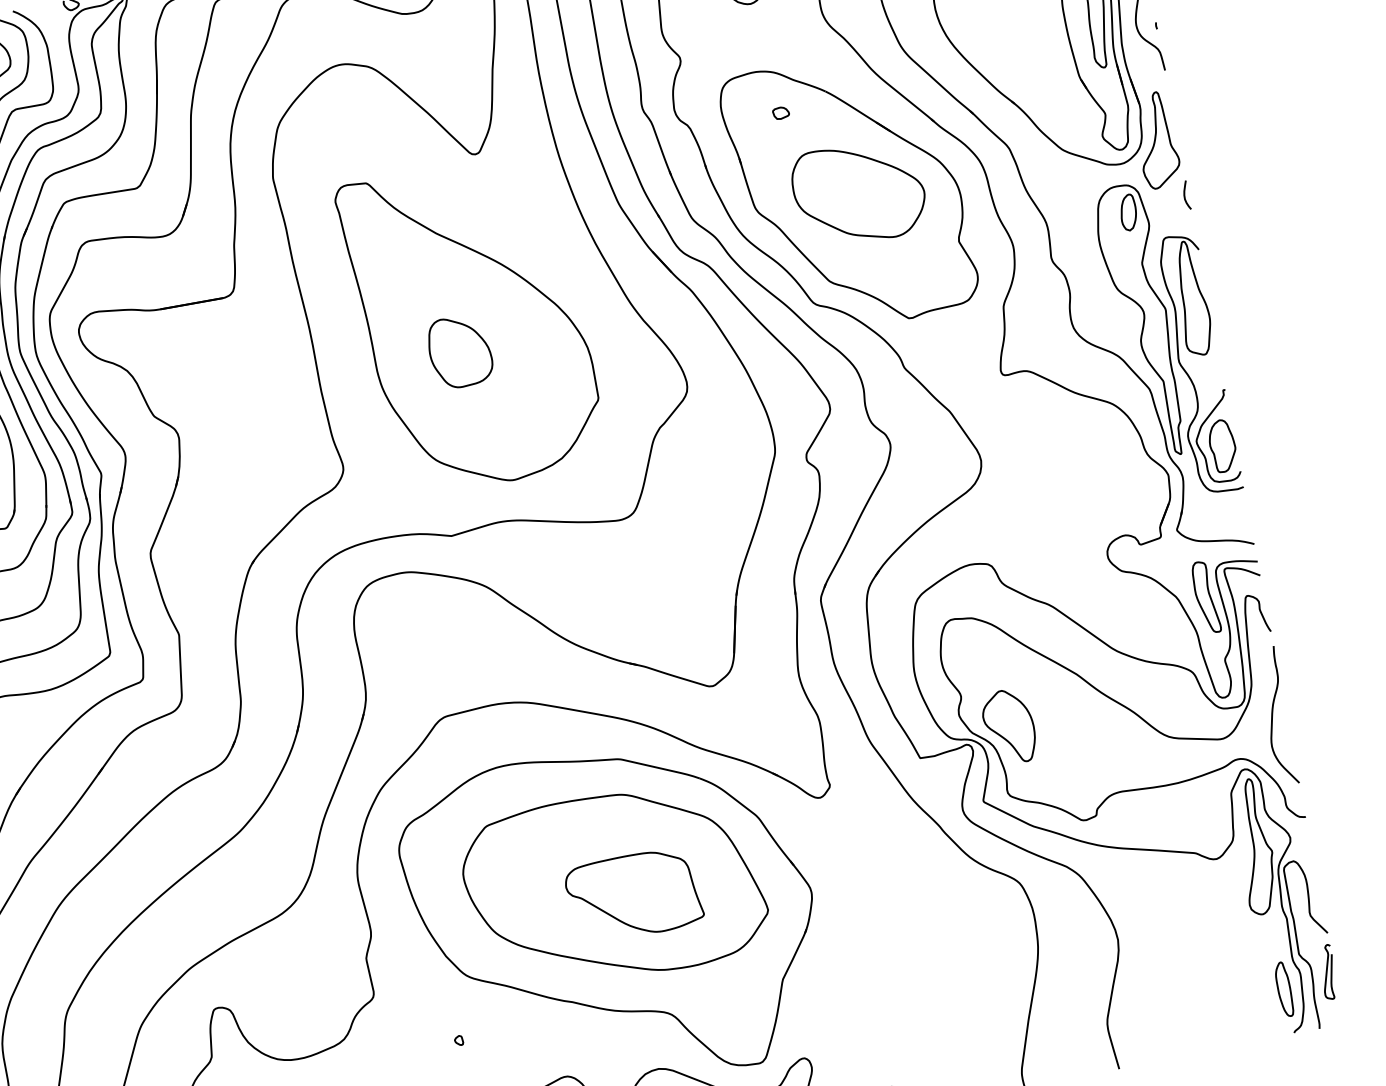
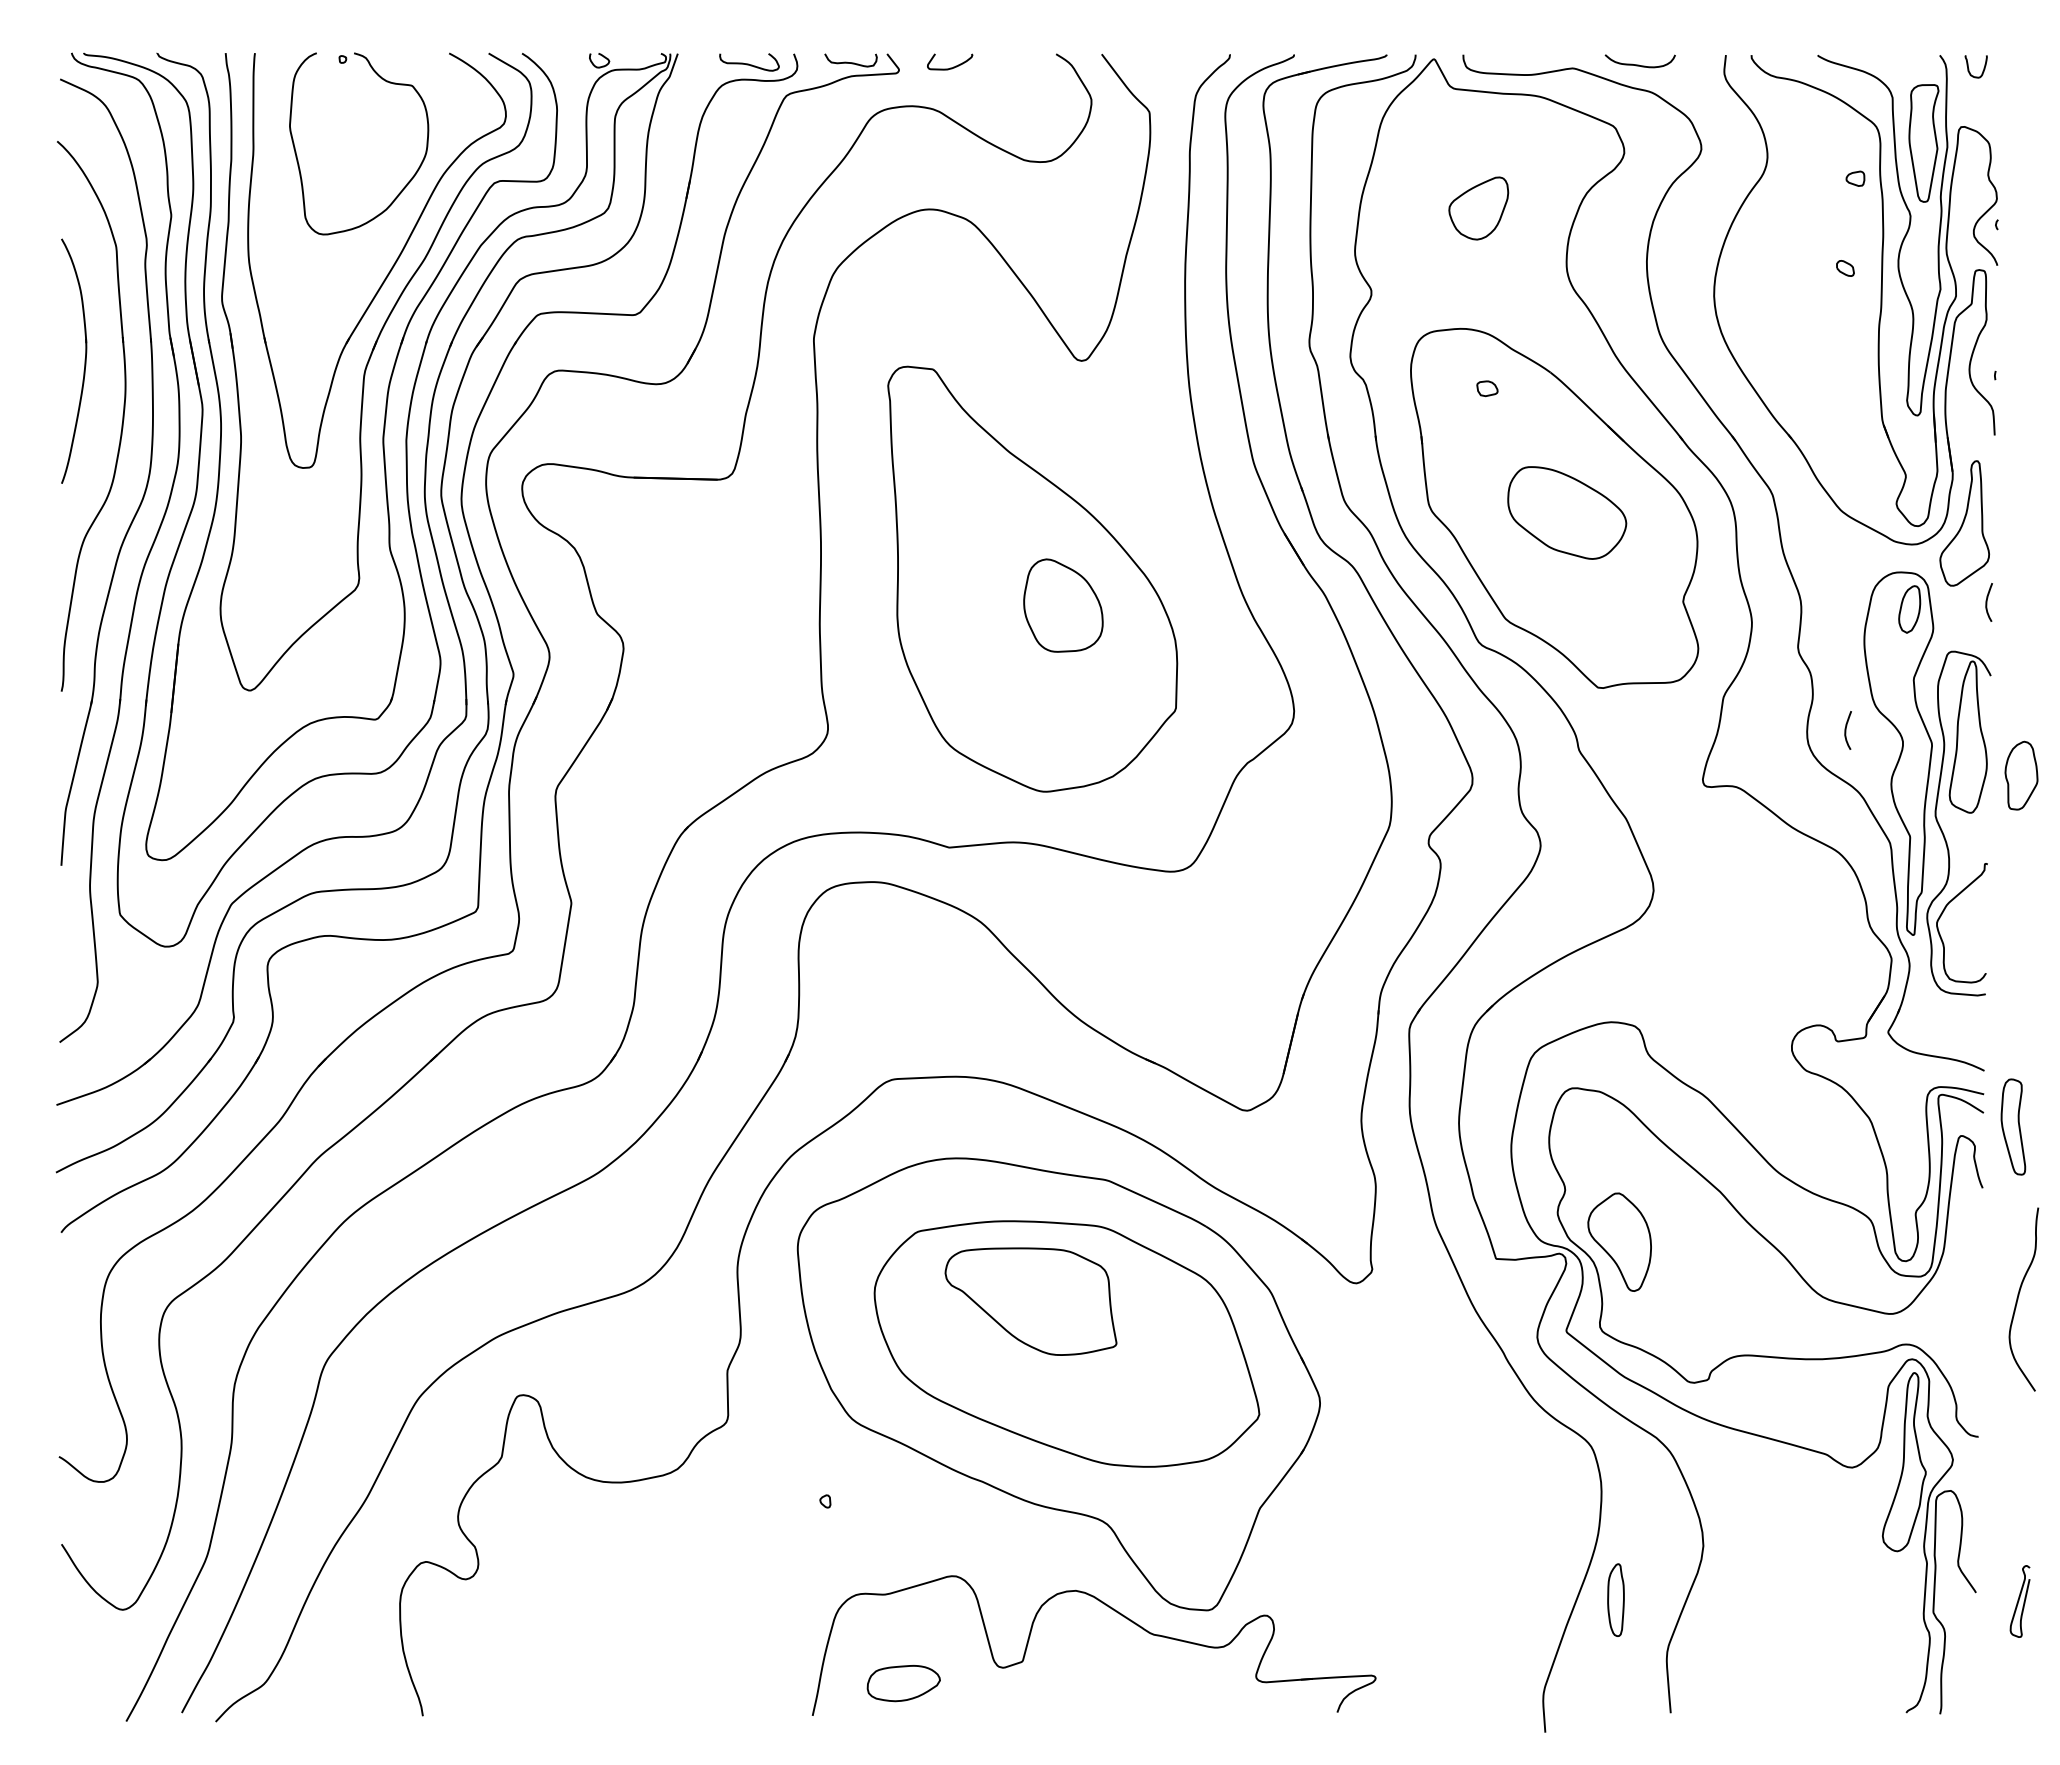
part: (859, 192) -> (1567, 512), size x0.7
curve: (1099, 312) -> (1846, 730), added
part: (460, 351) -> (1063, 605), moved
part: (1222, 445) -> (2021, 775), moved
part: (1205, 597) -> (2013, 1126), moved
curve: (1272, 717) -> (2018, 1299), moved
part: (633, 895) -> (1030, 1301), moved
curve: (1327, 972) -> (2019, 1601), moved
part: (1283, 989) -> (1615, 1599), moved

